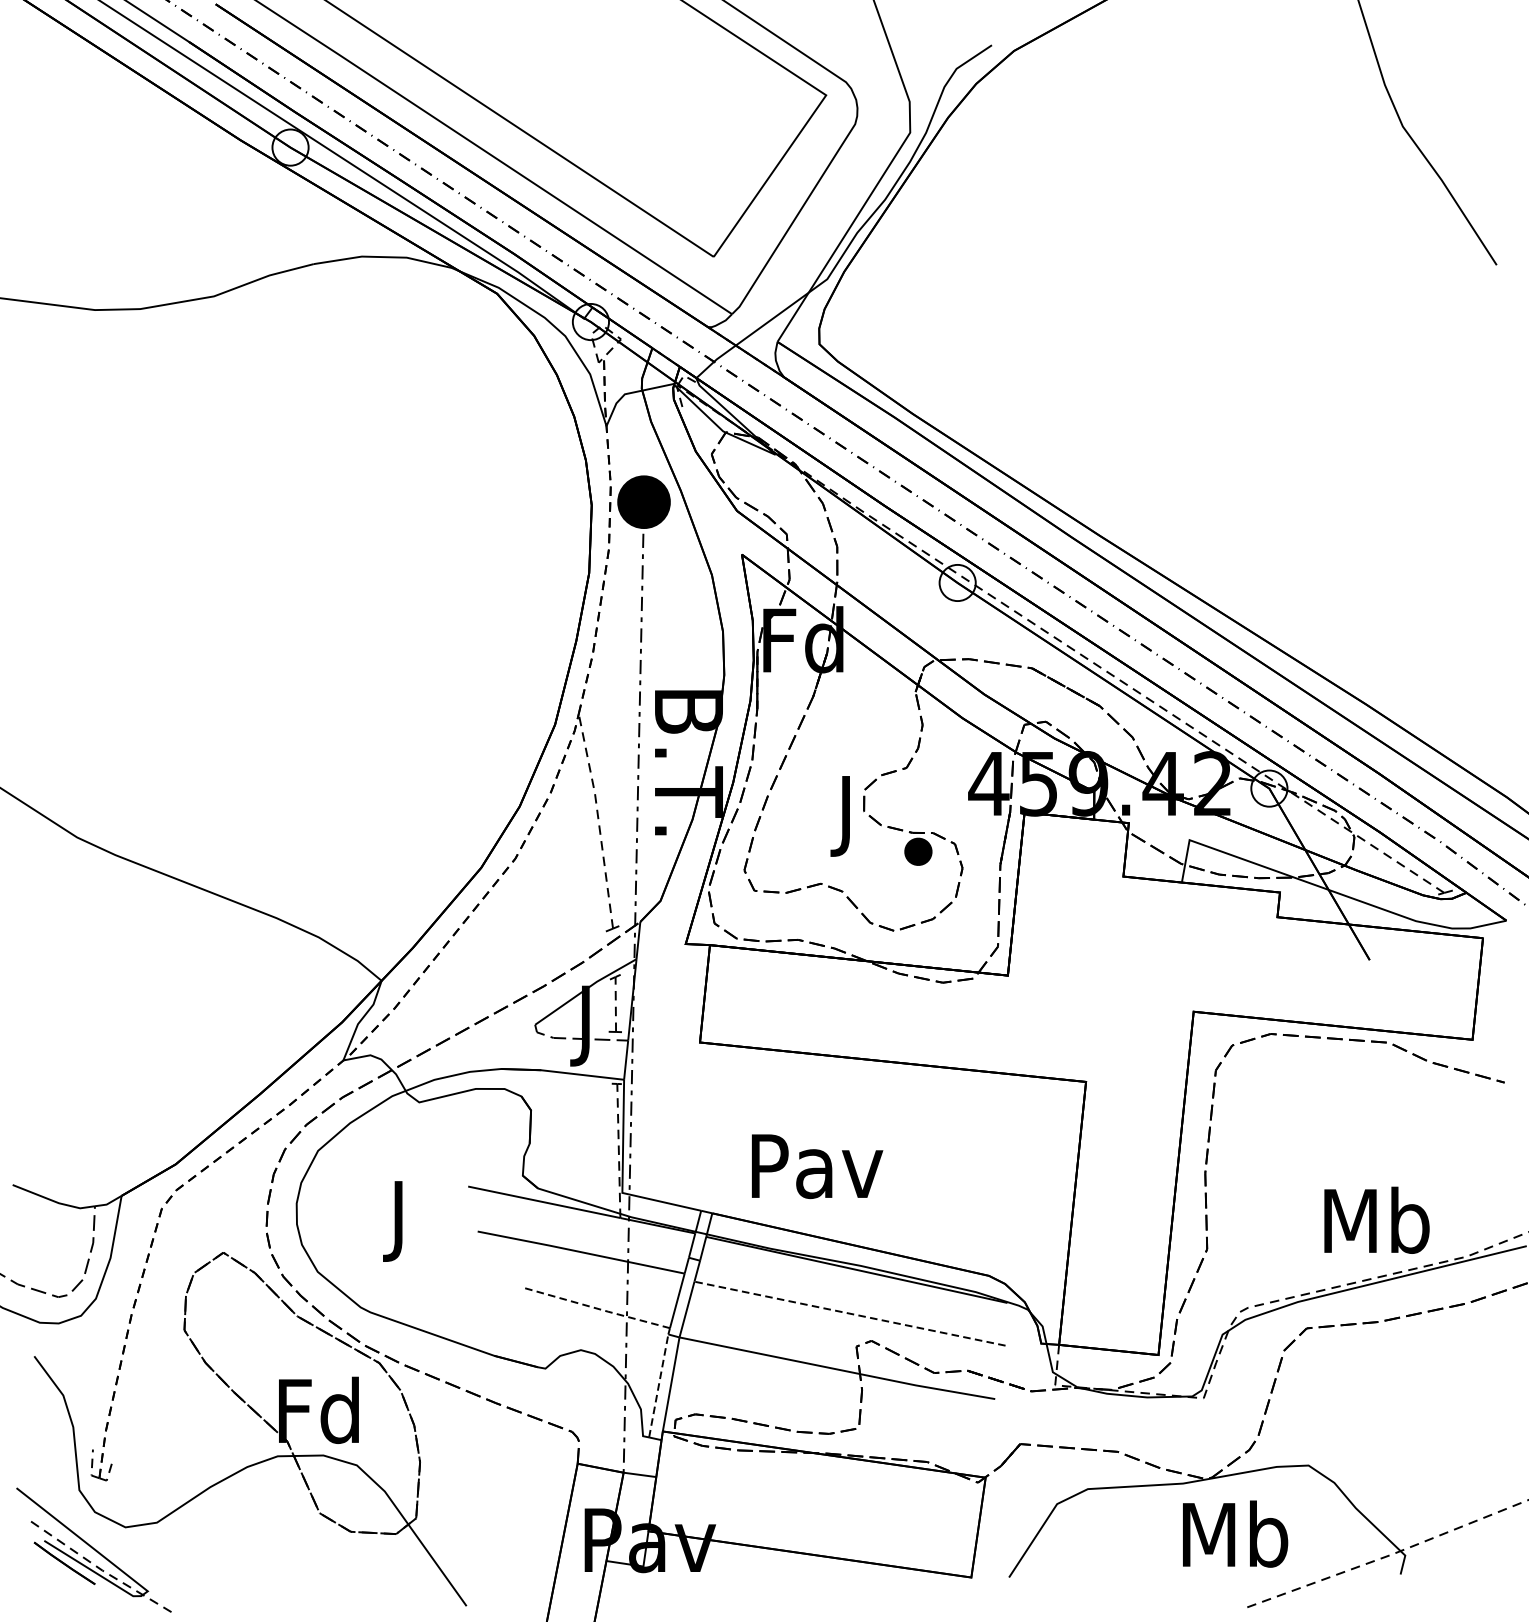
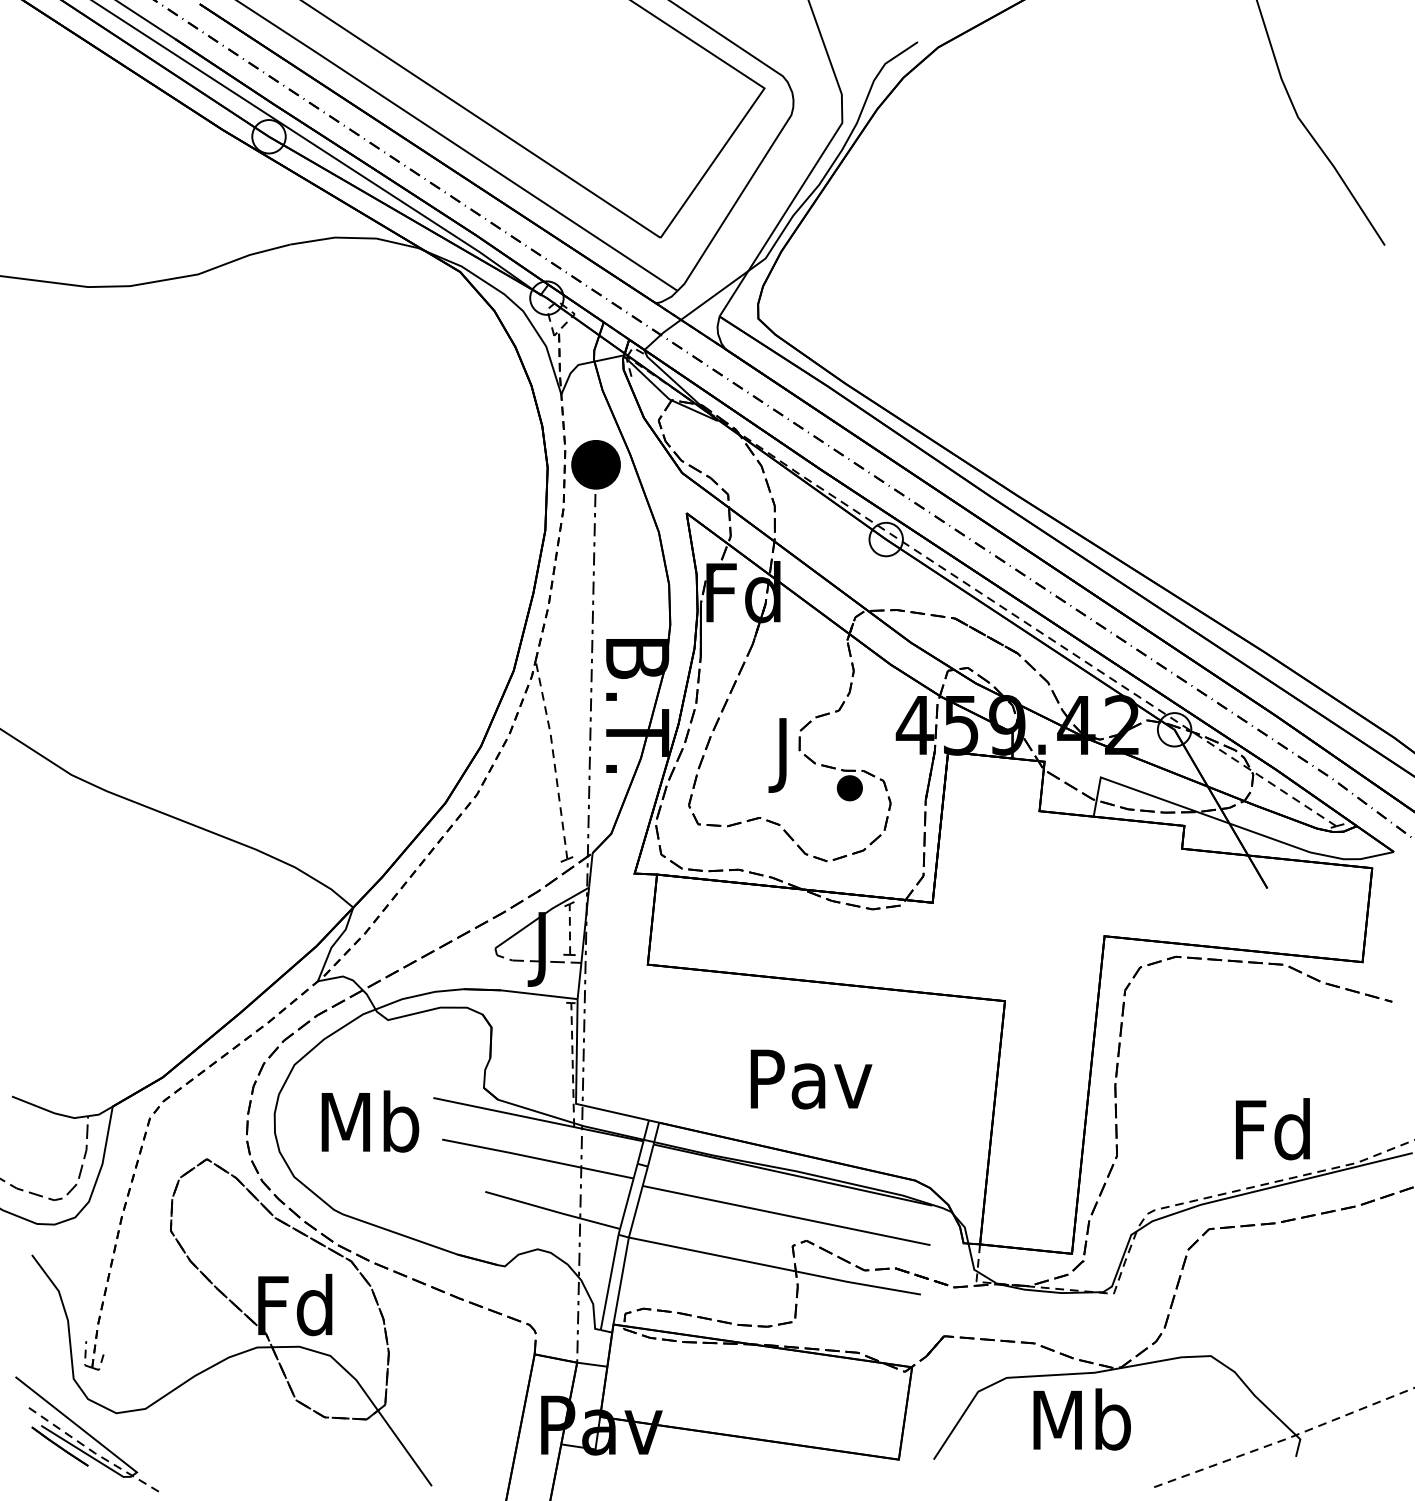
text: (817, 1166) -> (811, 1079), moved
text: (400, 1219) -> (370, 1128), J -> Mb
text: (1376, 1220) -> (1273, 1129), Mb -> Fd
line: (598, 1309) -> (553, 1211), dashed -> solid
line: (849, 1313) -> (786, 1215), dashed -> solid
line: (658, 1384) -> (609, 1281), dashed -> solid
text: (1234, 1534) -> (1081, 1419), moved

